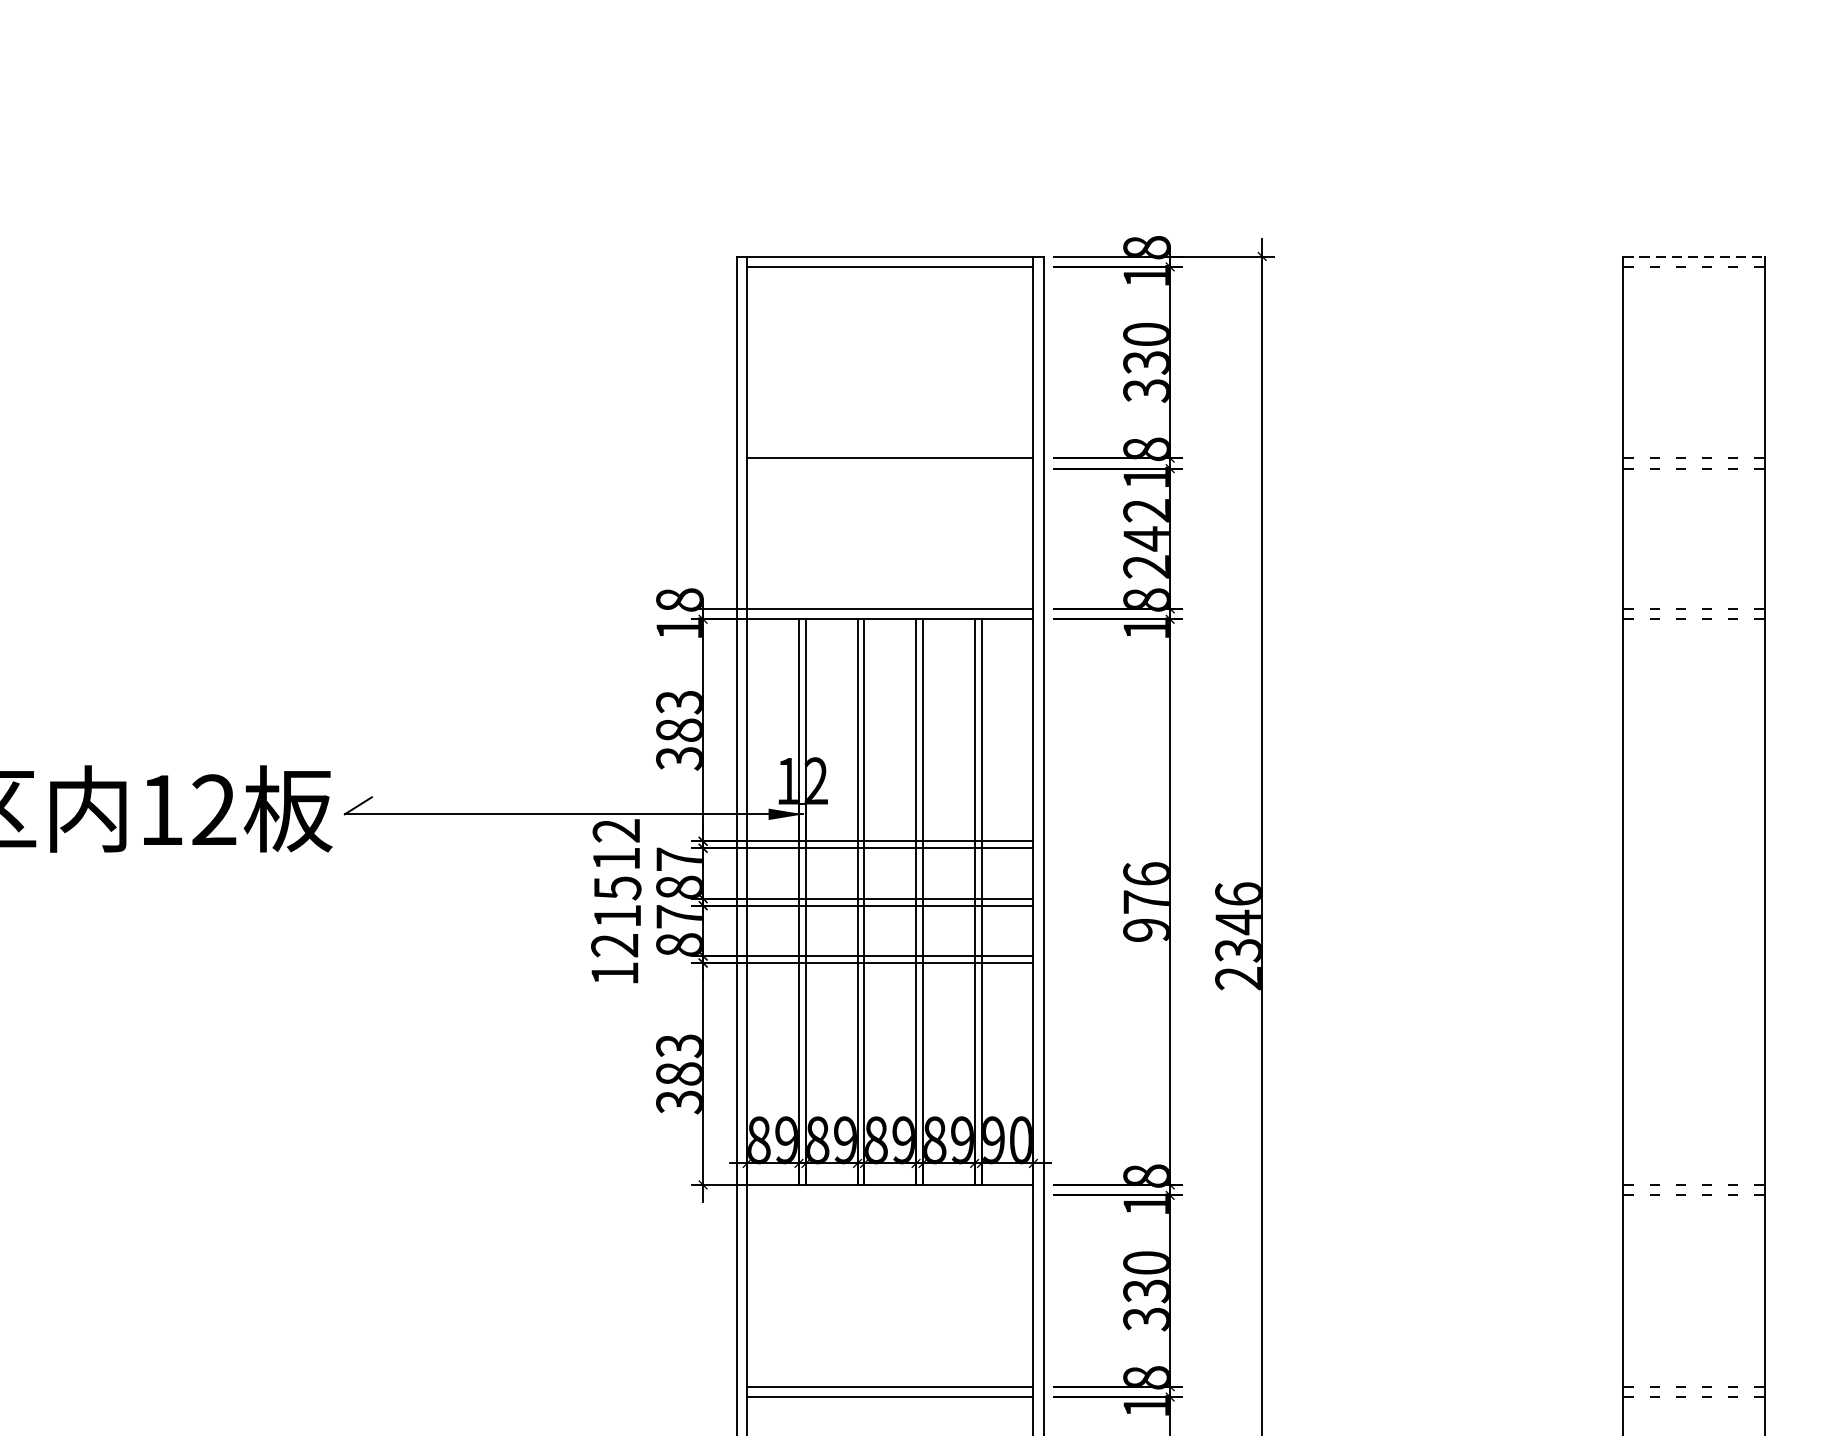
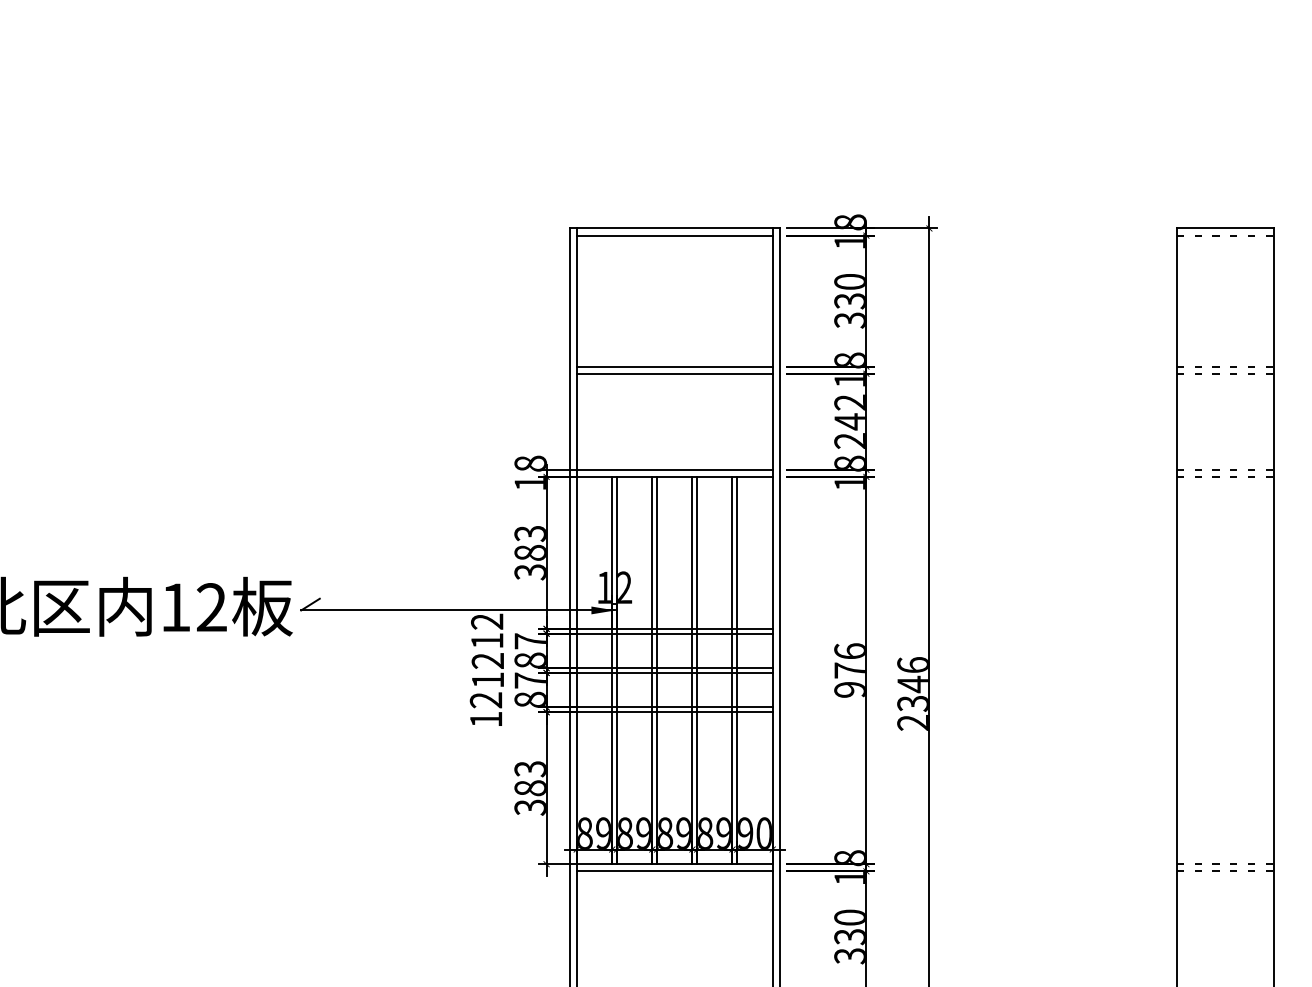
line: (1694, 256) -> (1225, 228), dashed -> solid
line: (889, 468) -> (674, 373), added
text: (616, 888) -> (487, 661), 15 -> 12
line: (889, 1195) -> (674, 871), added

